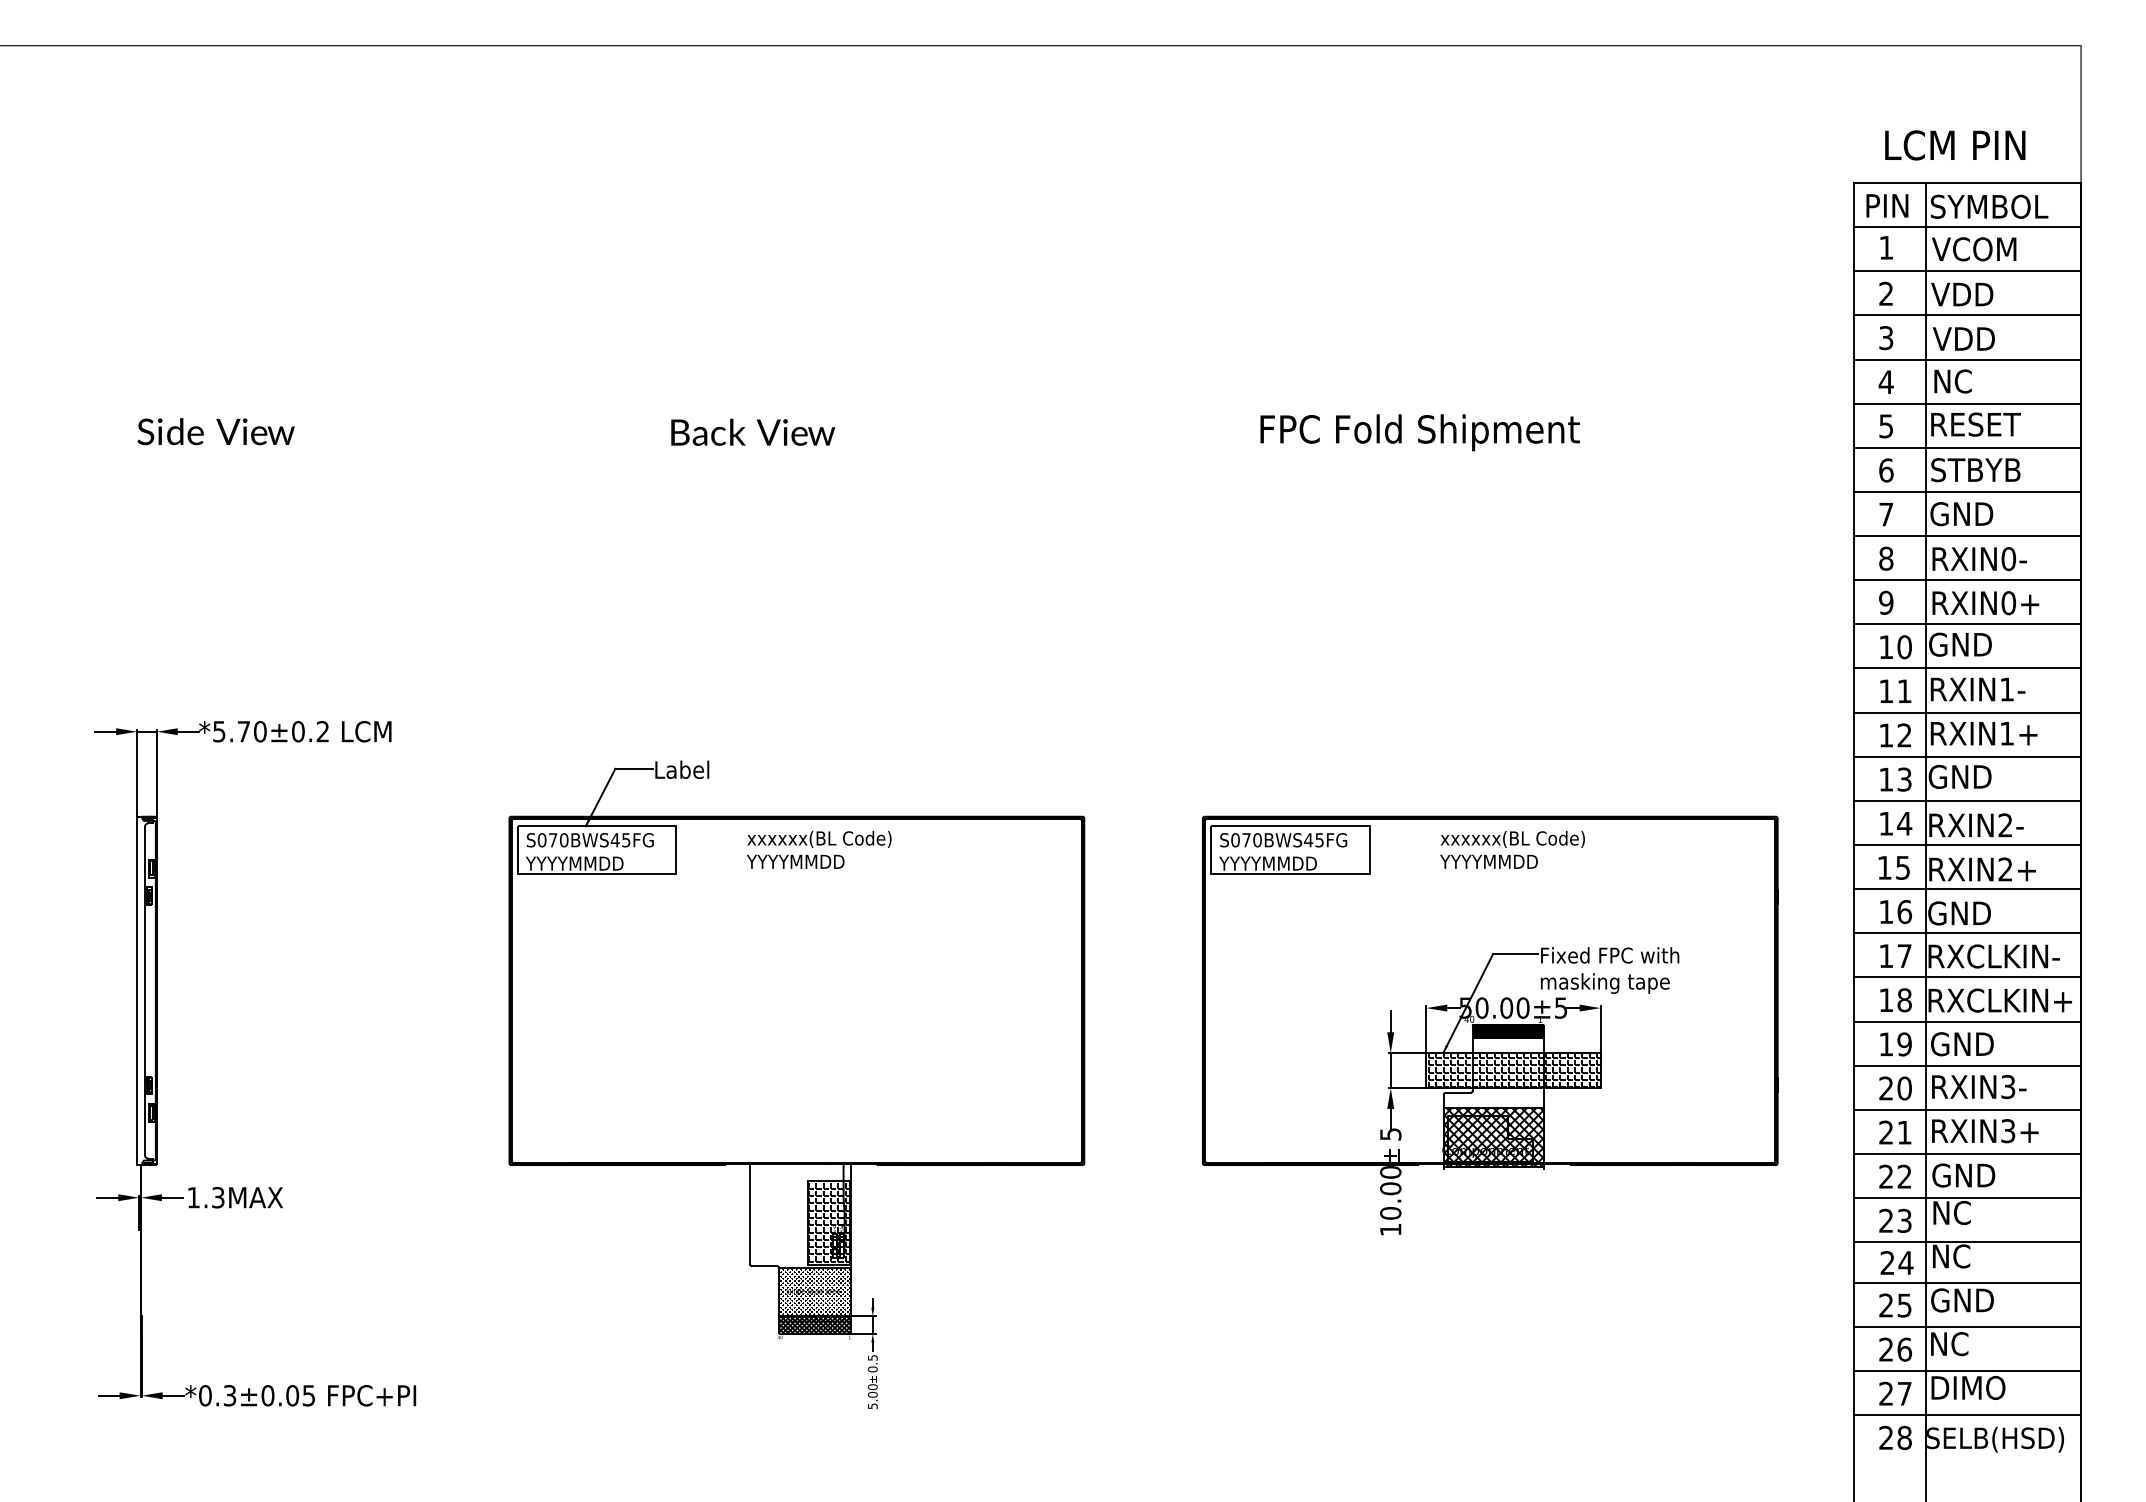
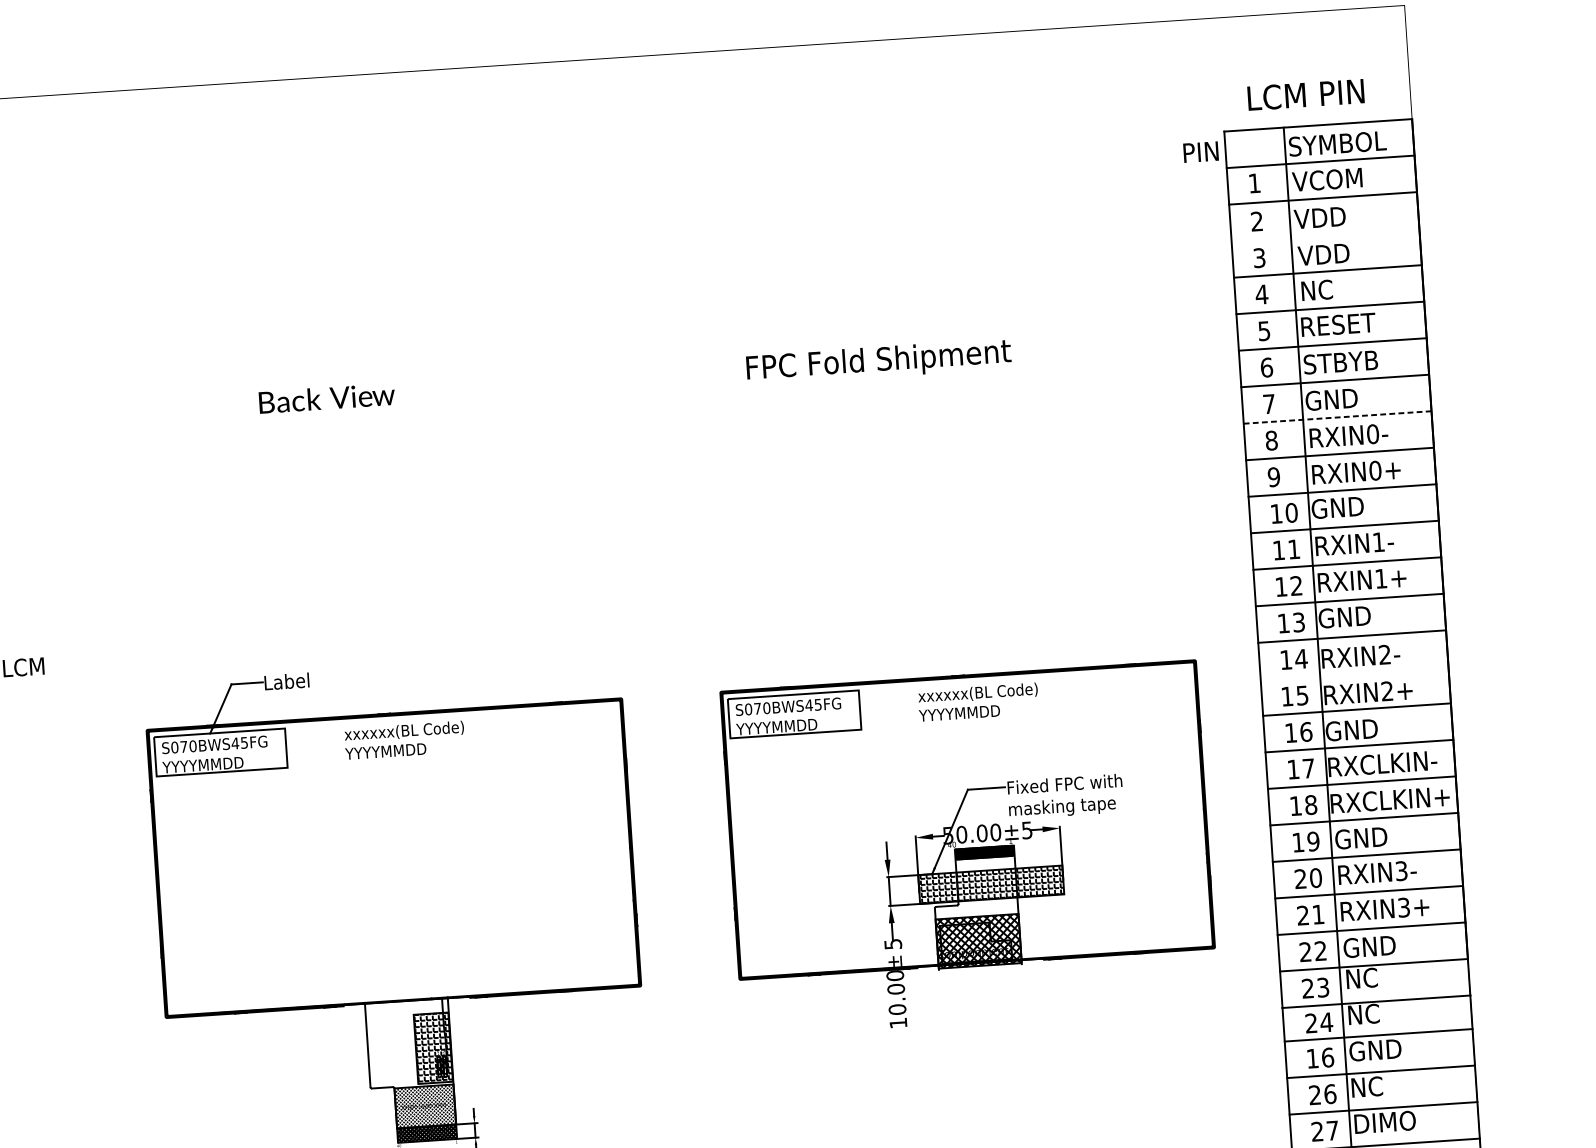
text: (1887, 205) -> (1201, 151), moved
line: (1967, 315) -> (1325, 234), removed
line: (1968, 536) -> (1338, 417), solid -> dashed
line: (1967, 844) -> (1354, 672), removed
text: (1895, 1305) -> (1320, 1058), 25 -> 16

